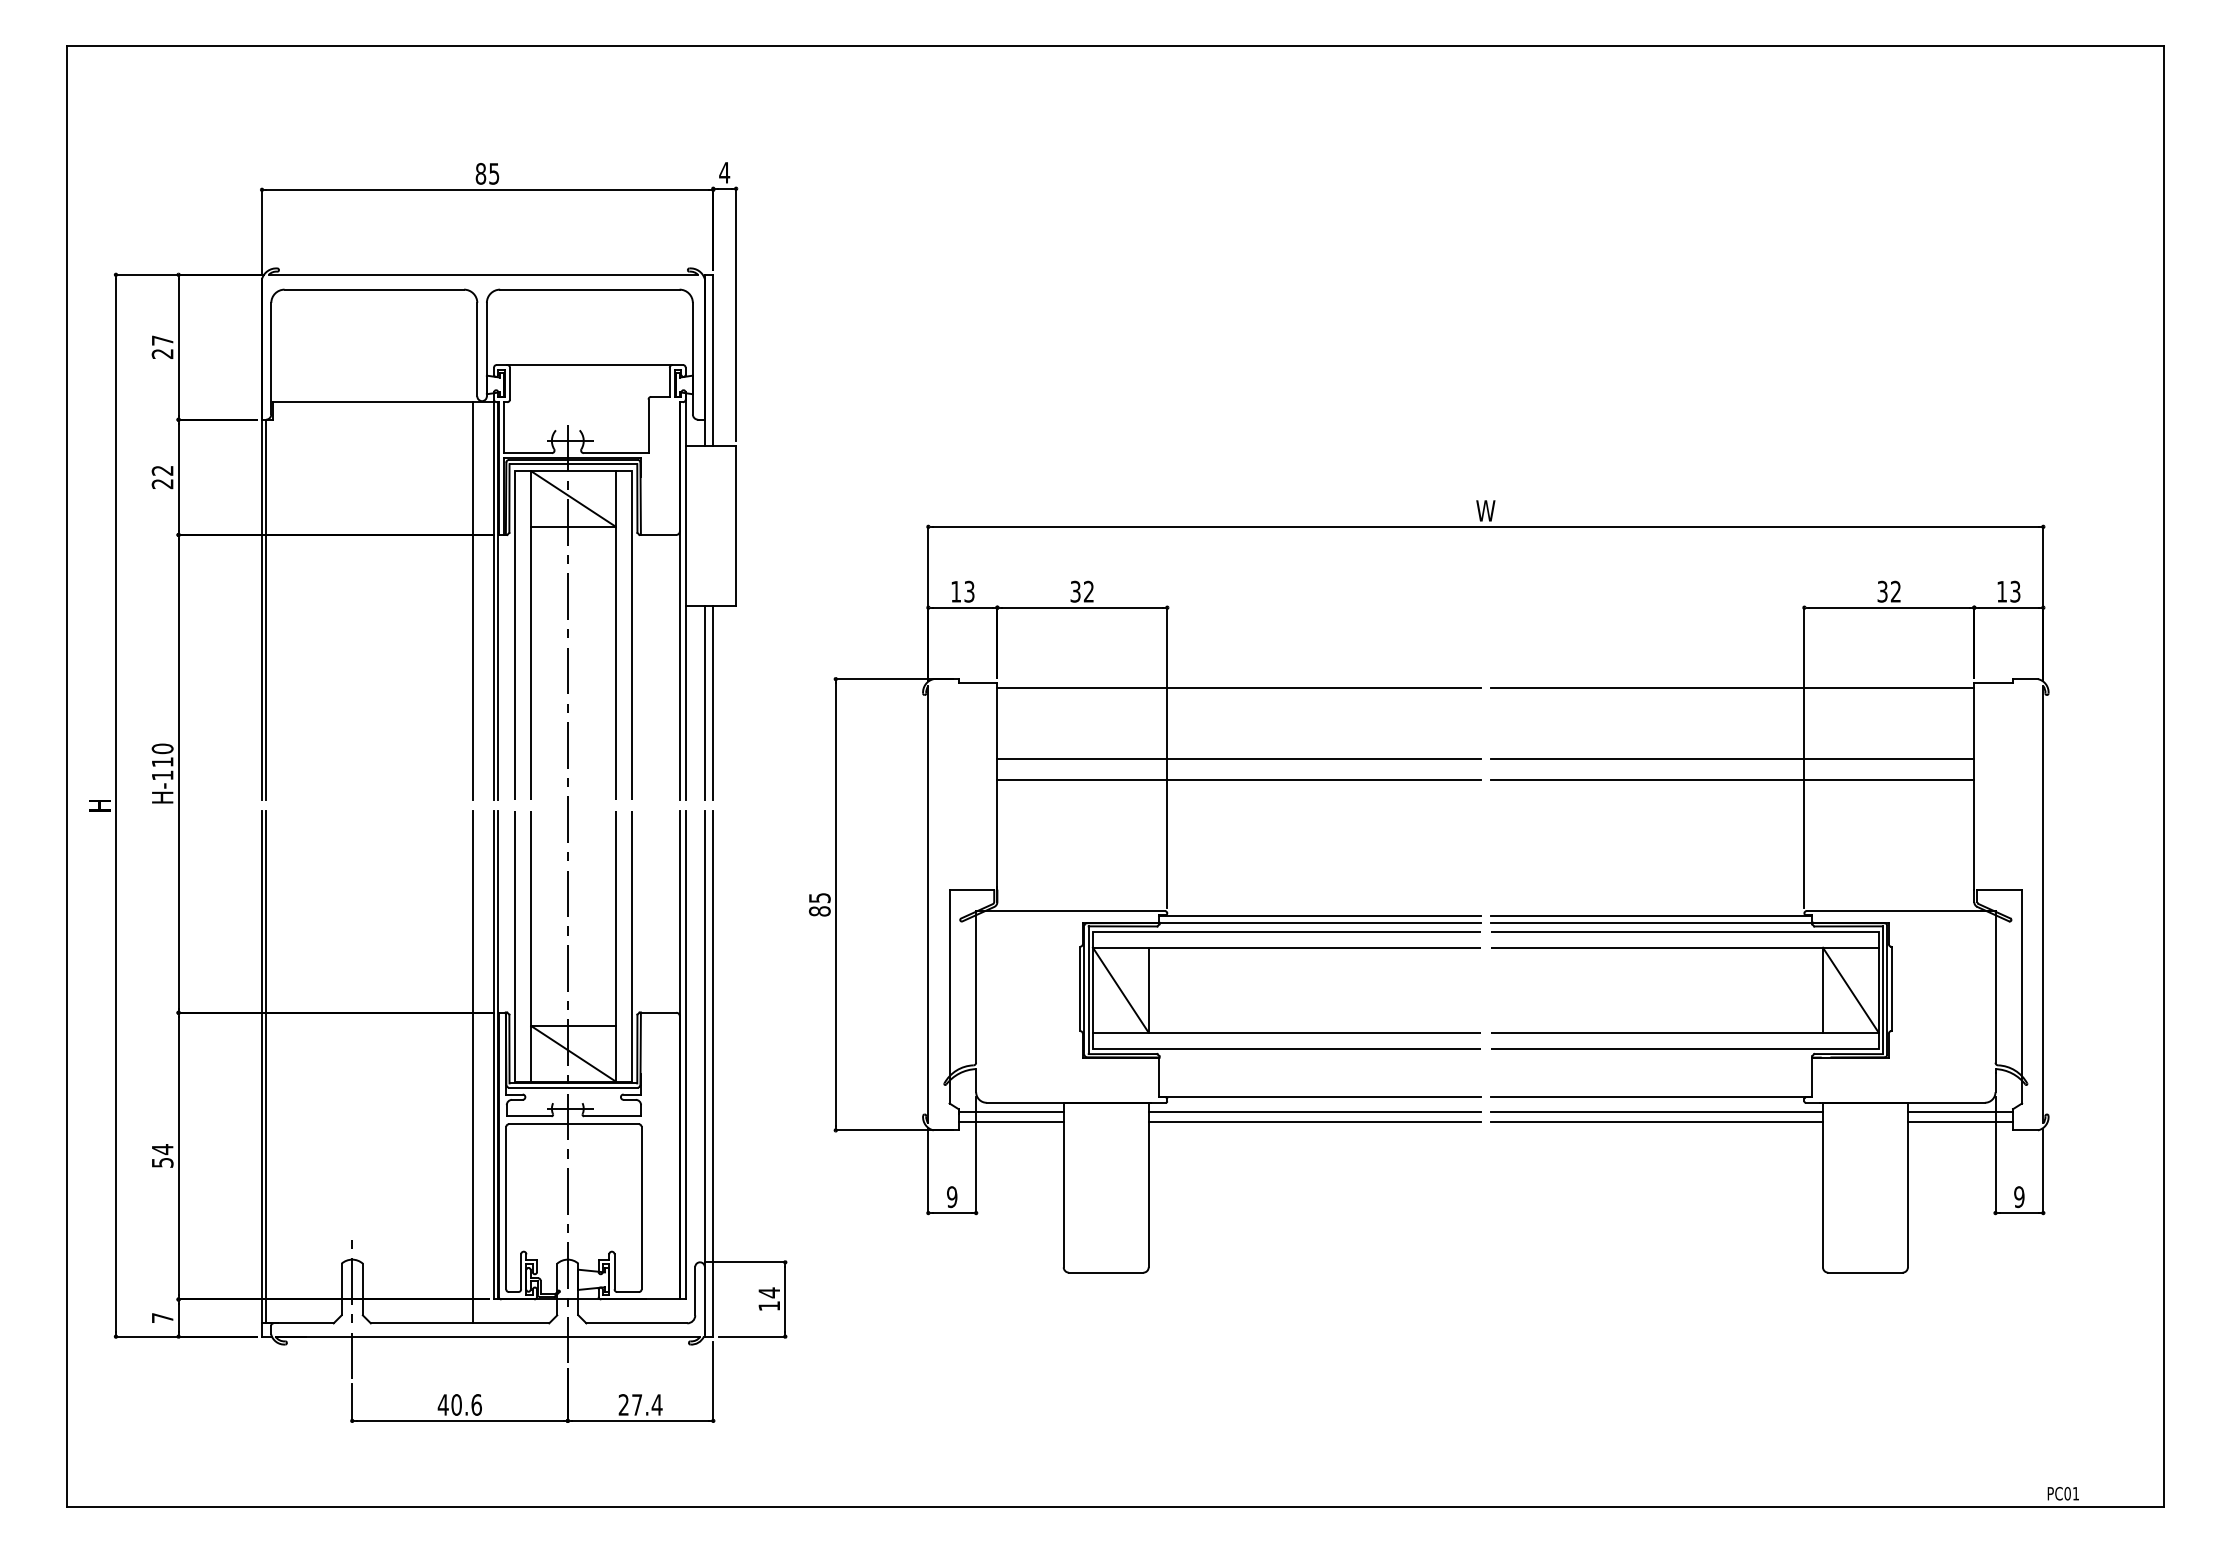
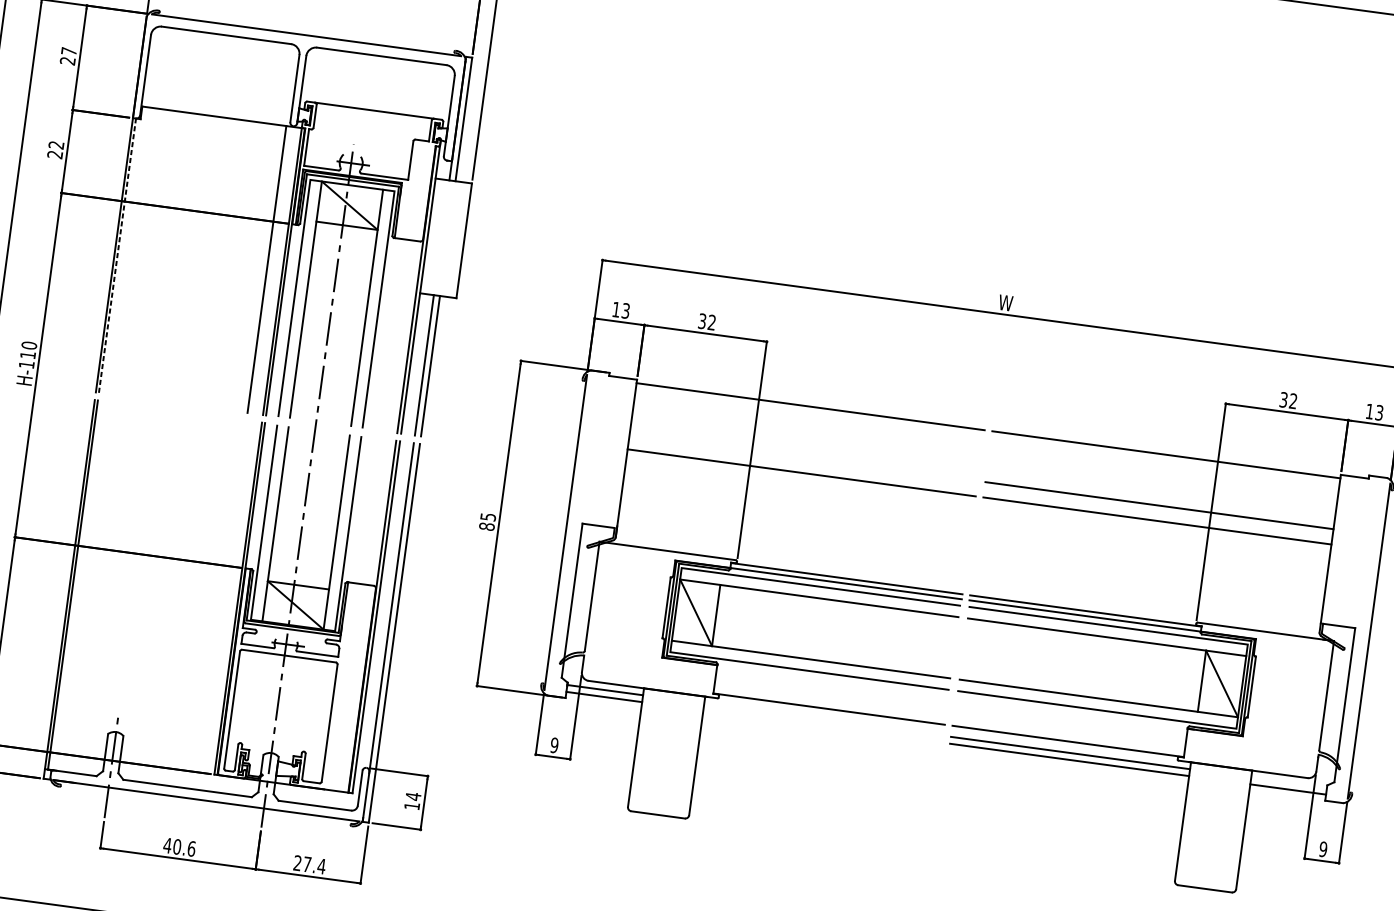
line: (266, 609) -> (117, 255), solid -> dashed
line: (1238, 758) -> (803, 457), removed
line: (472, 1067) -> (221, 605), removed
line: (1314, 1112) -> (823, 719), removed
line: (1960, 1112) -> (1289, 782), removed
line: (1314, 1121) -> (822, 726), removed

